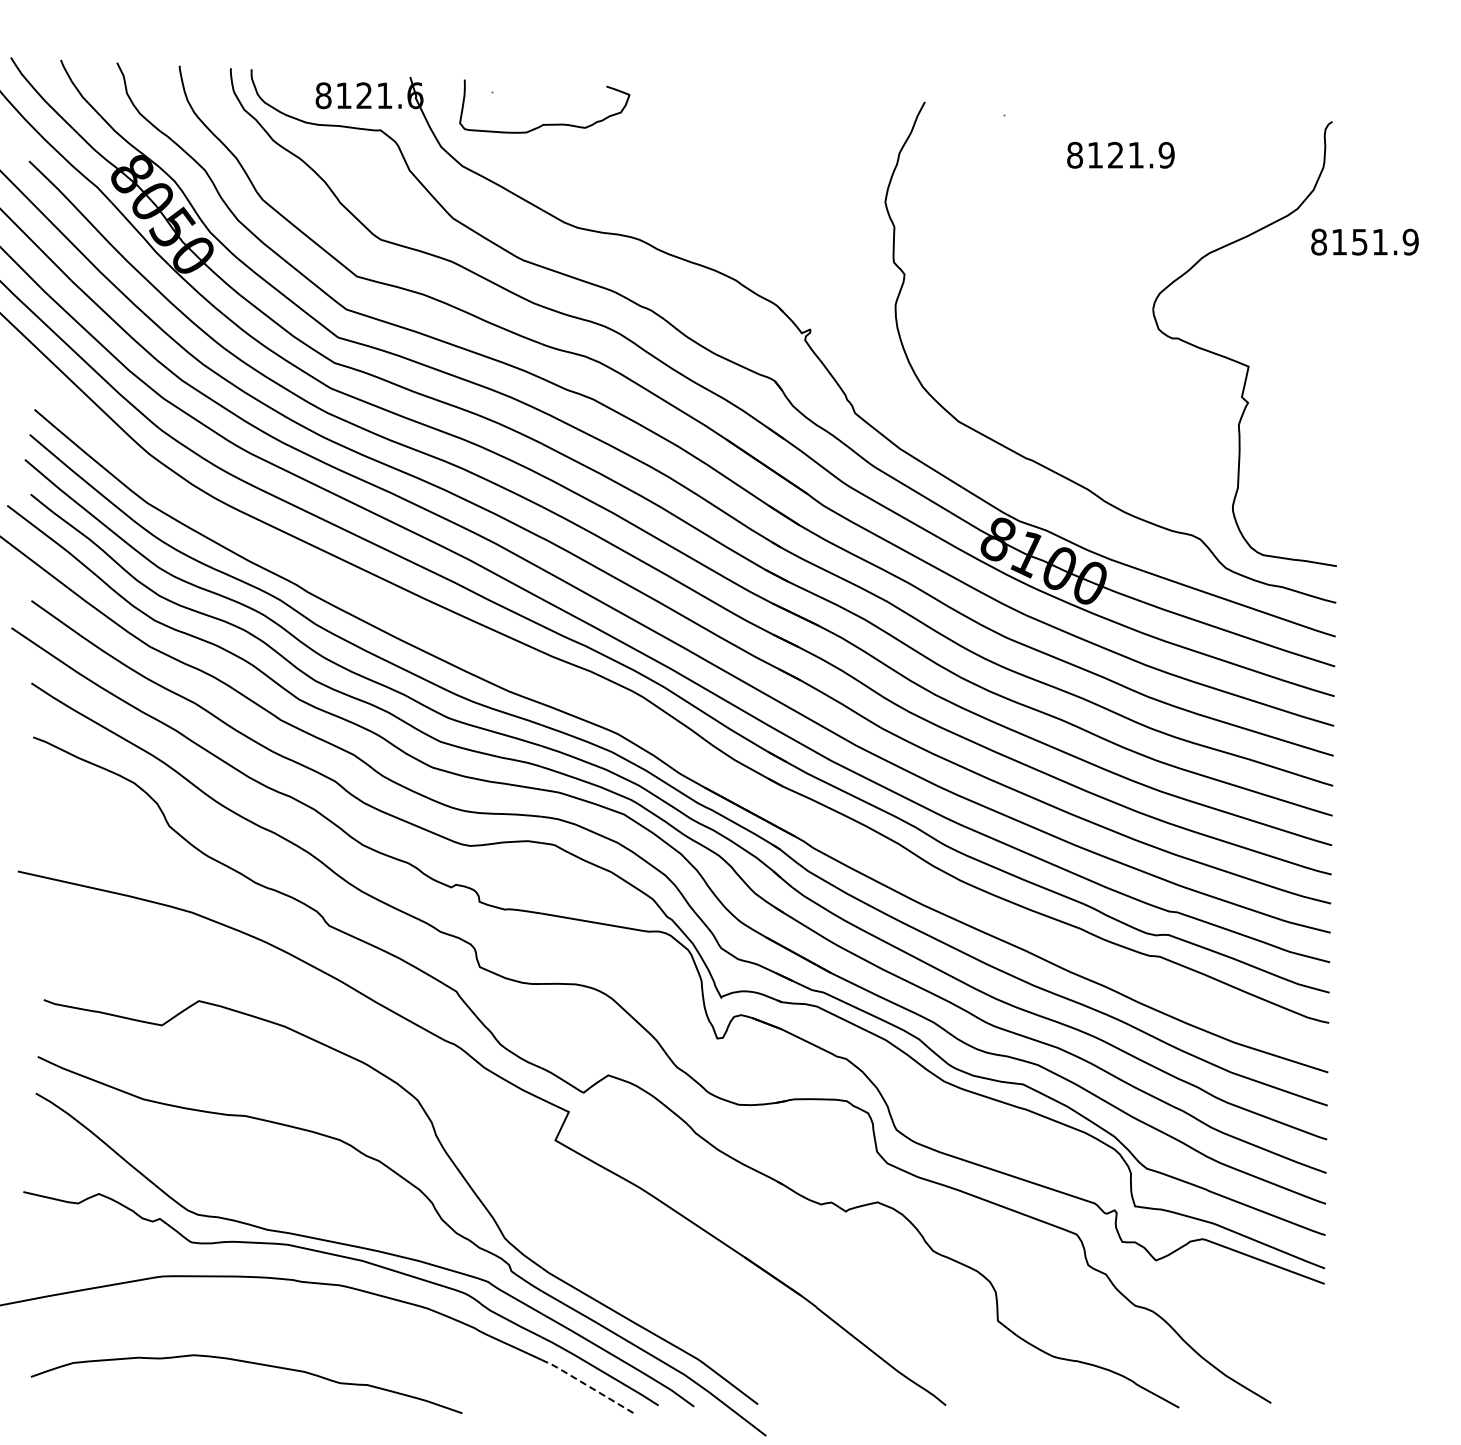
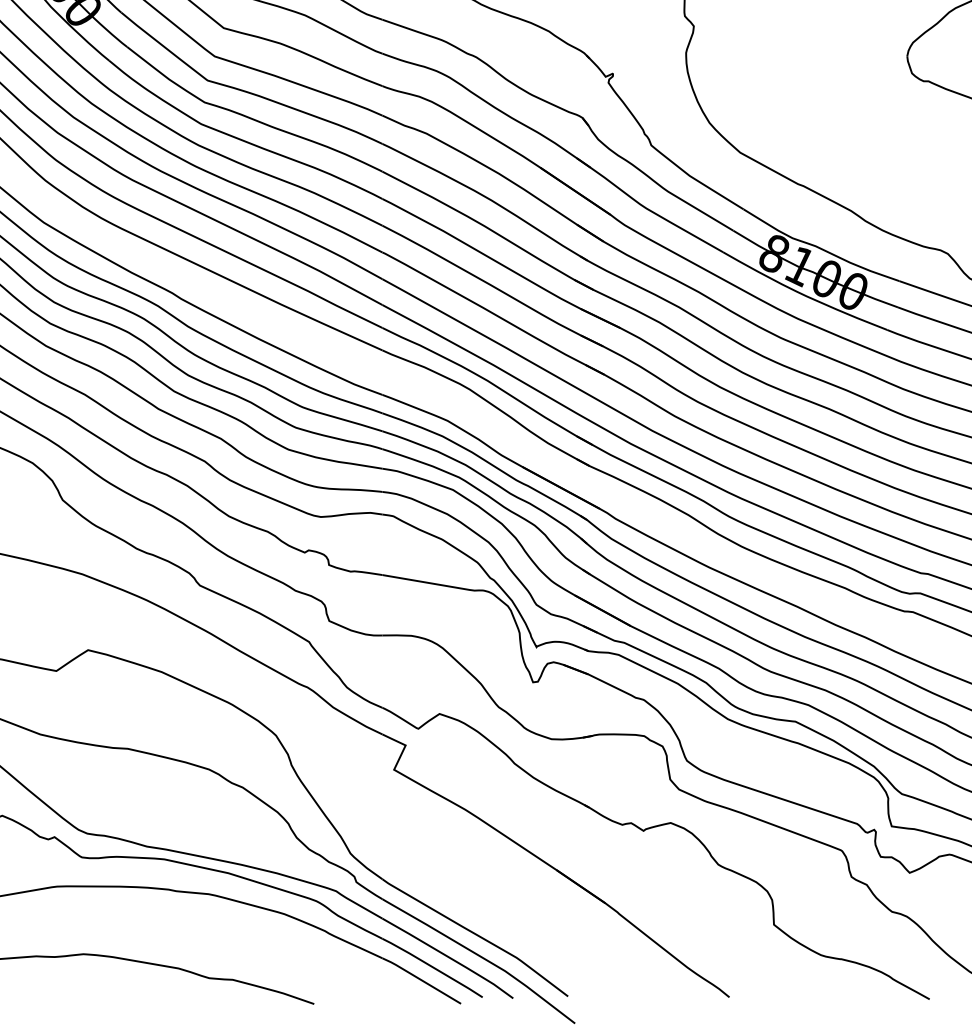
line: (586, 1385) -> (420, 980), dashed -> solid

